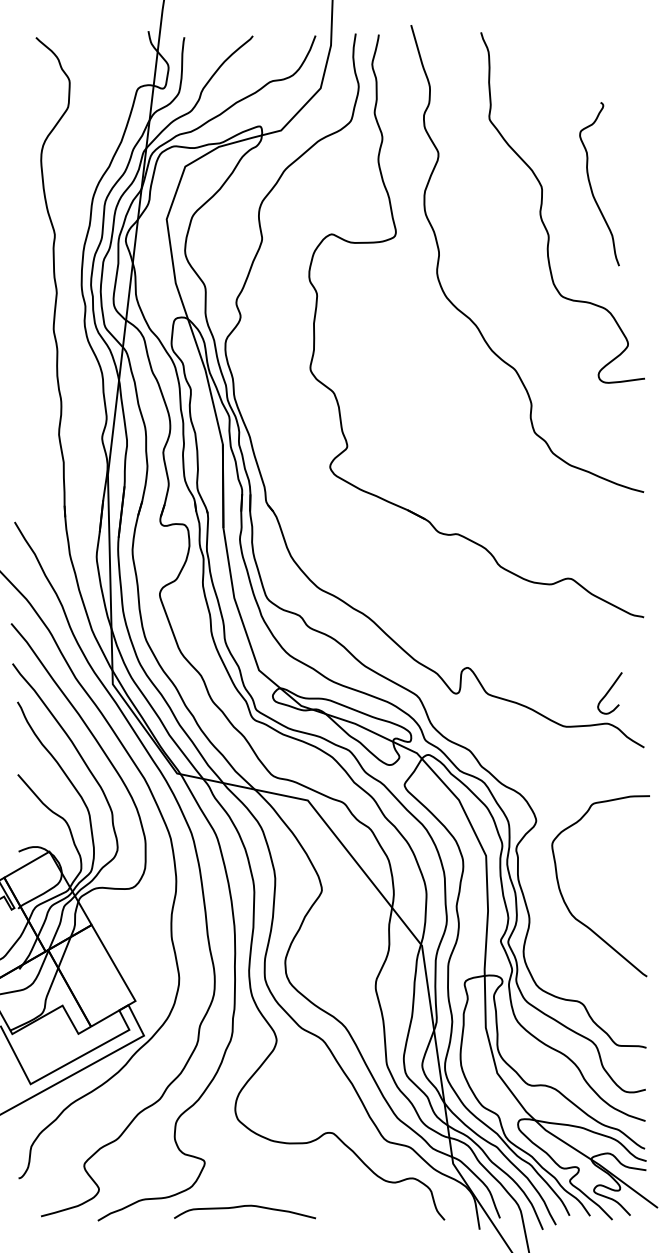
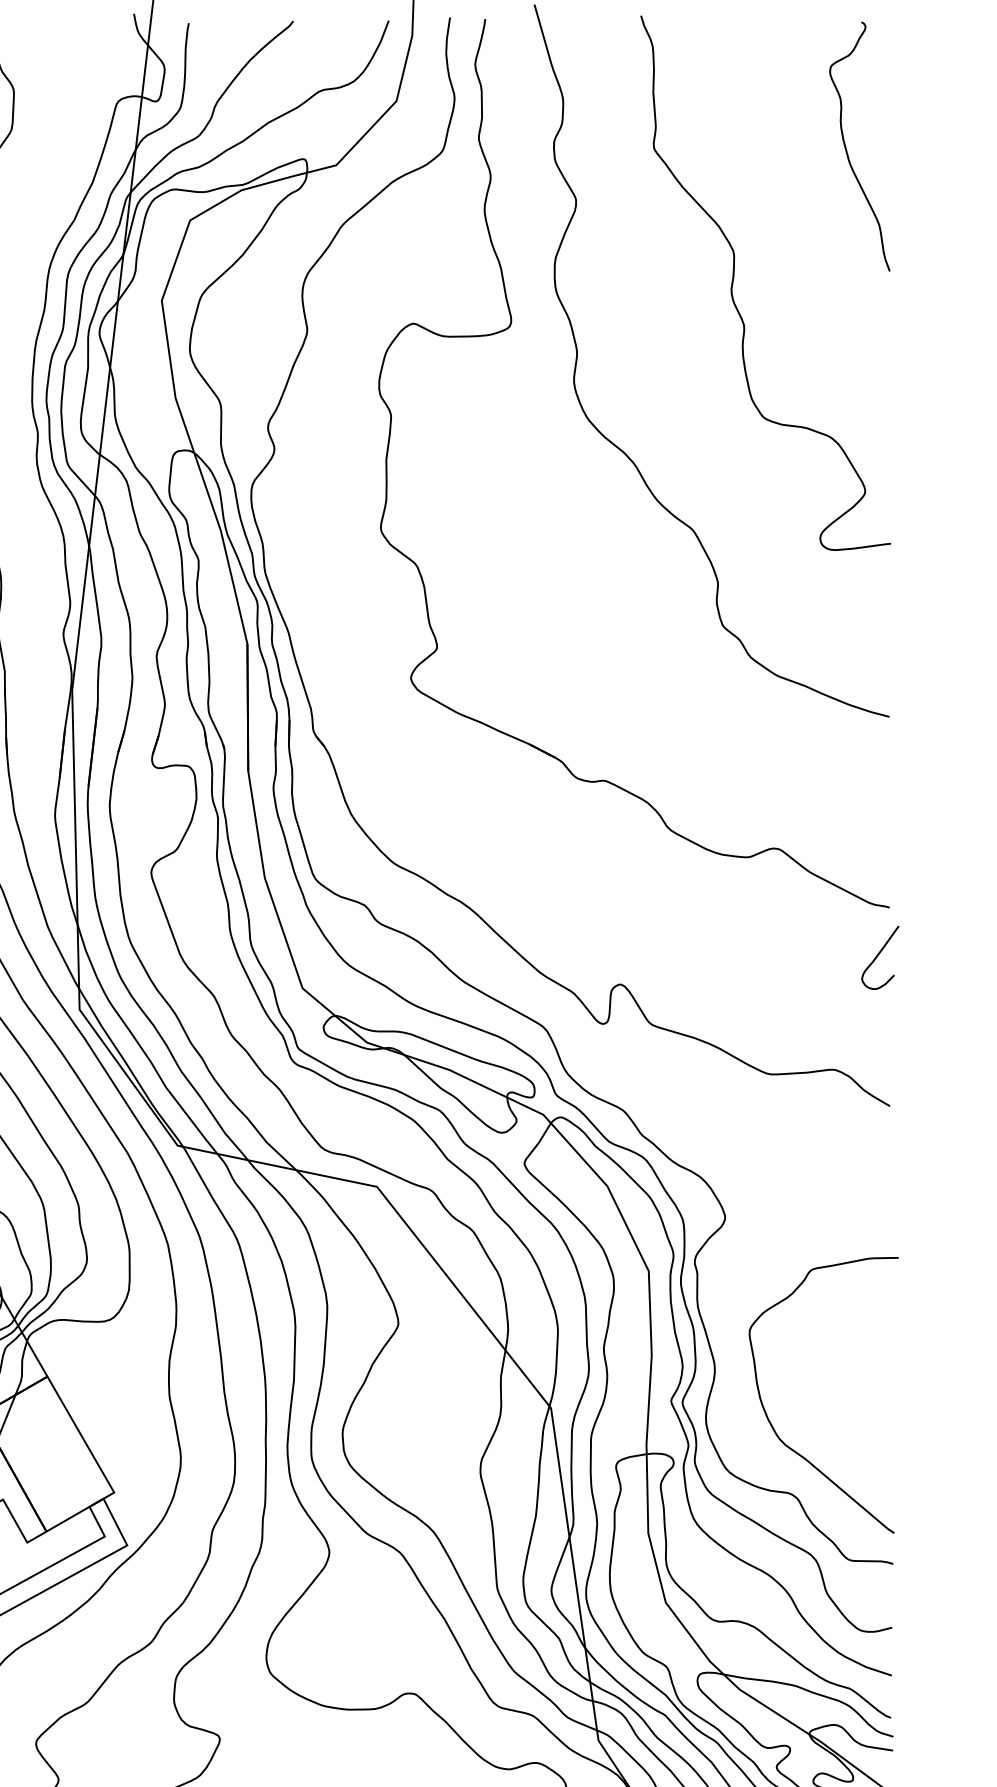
curve: (591, 185) -> (847, 148), moved
curve: (608, 693) -> (878, 958), moved
curve: (566, 903) -> (771, 1421), moved

